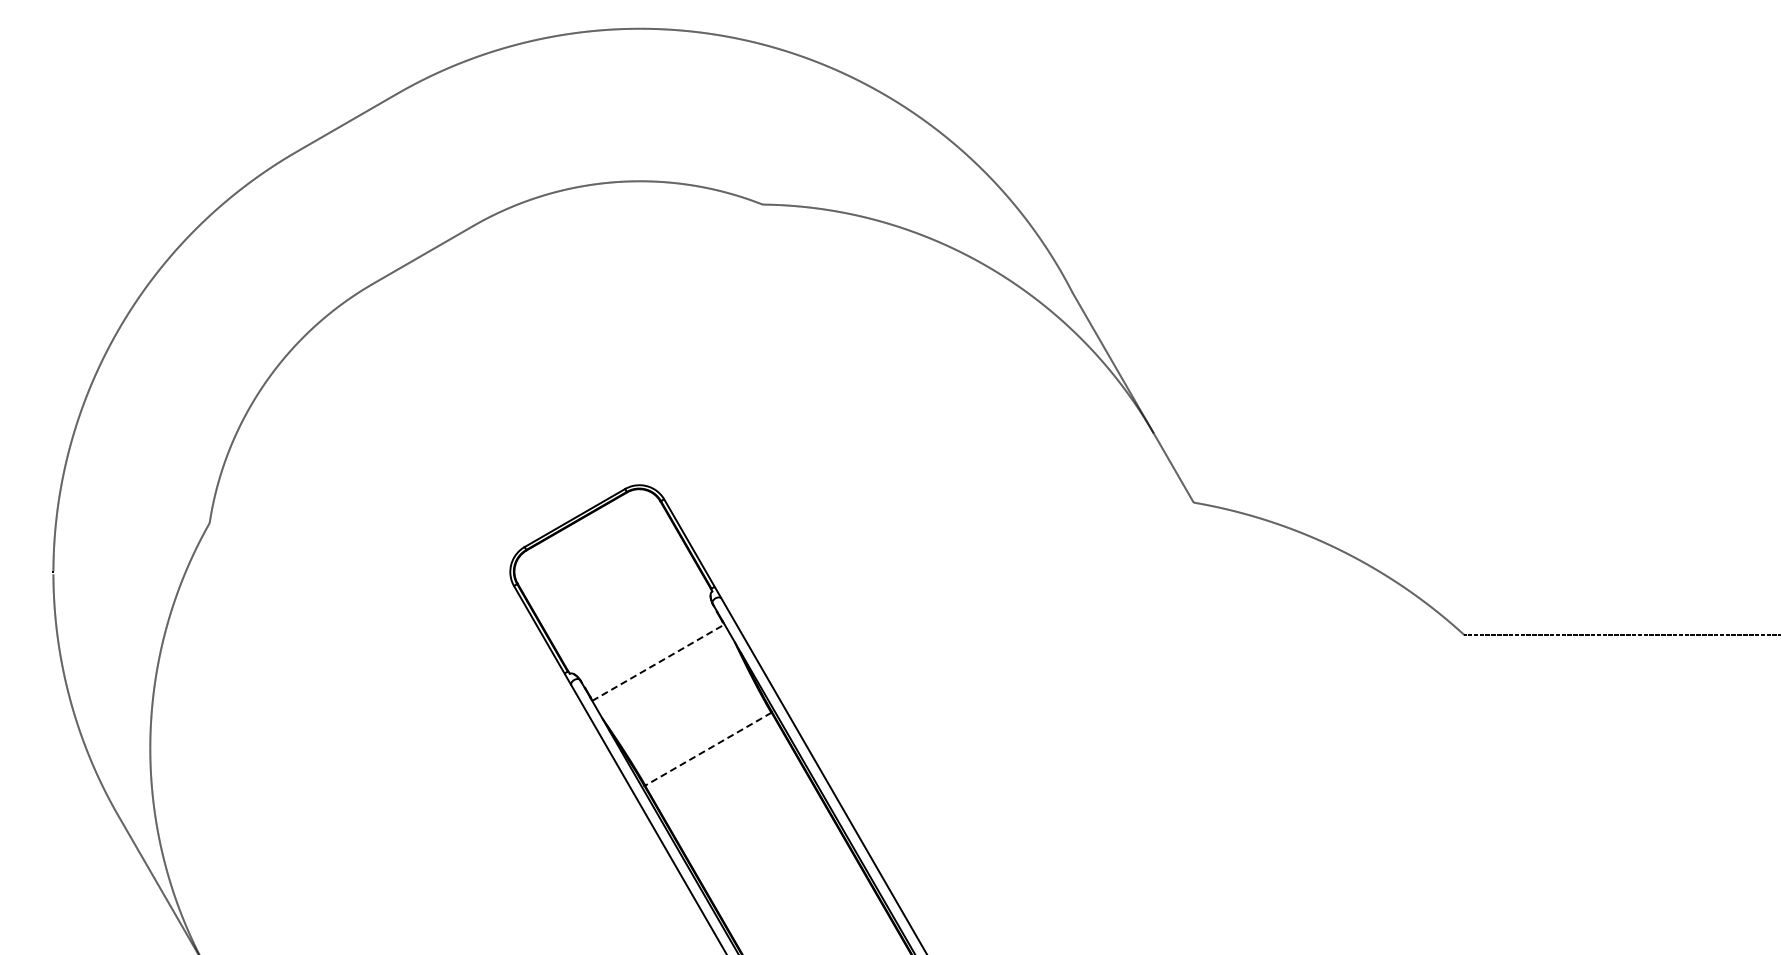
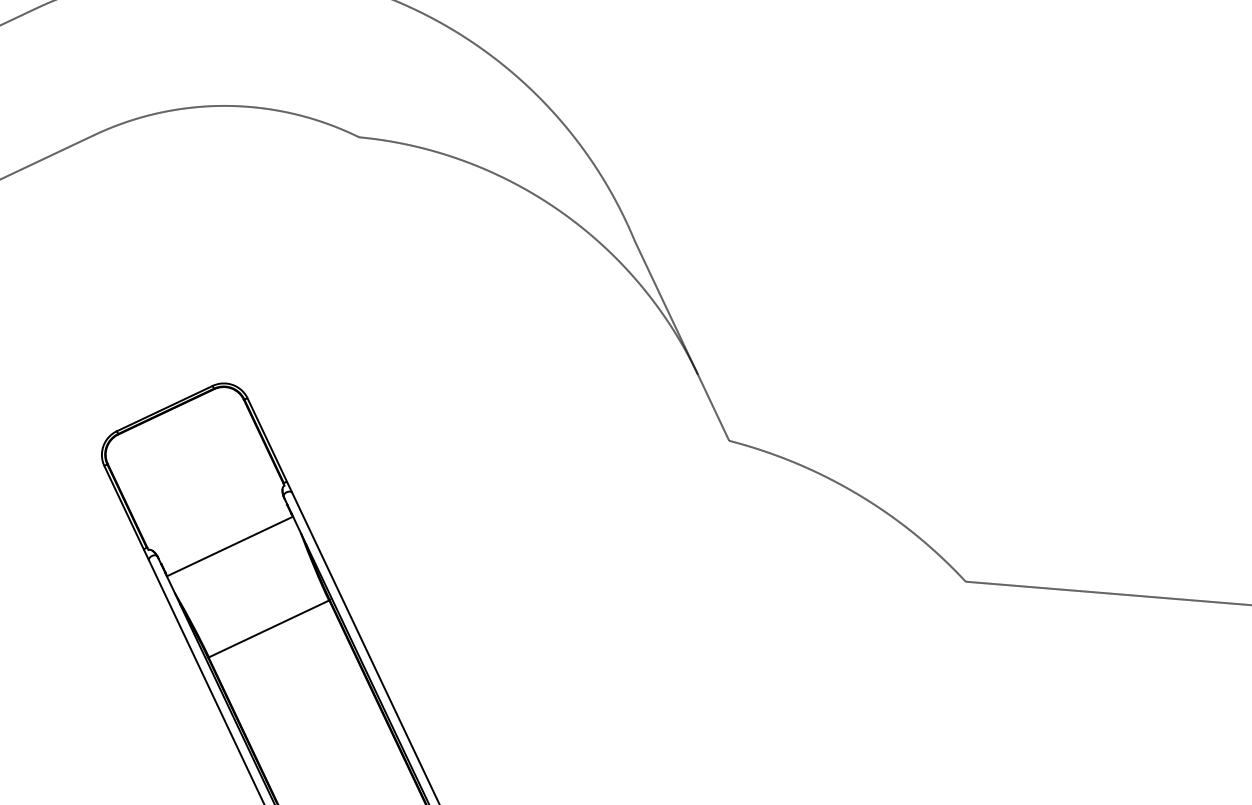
line: (658, 662) -> (230, 546), dashed -> solid
line: (707, 749) -> (268, 629), dashed -> solid

